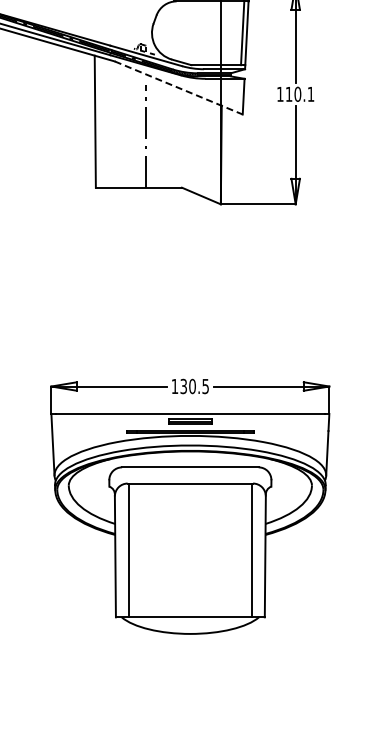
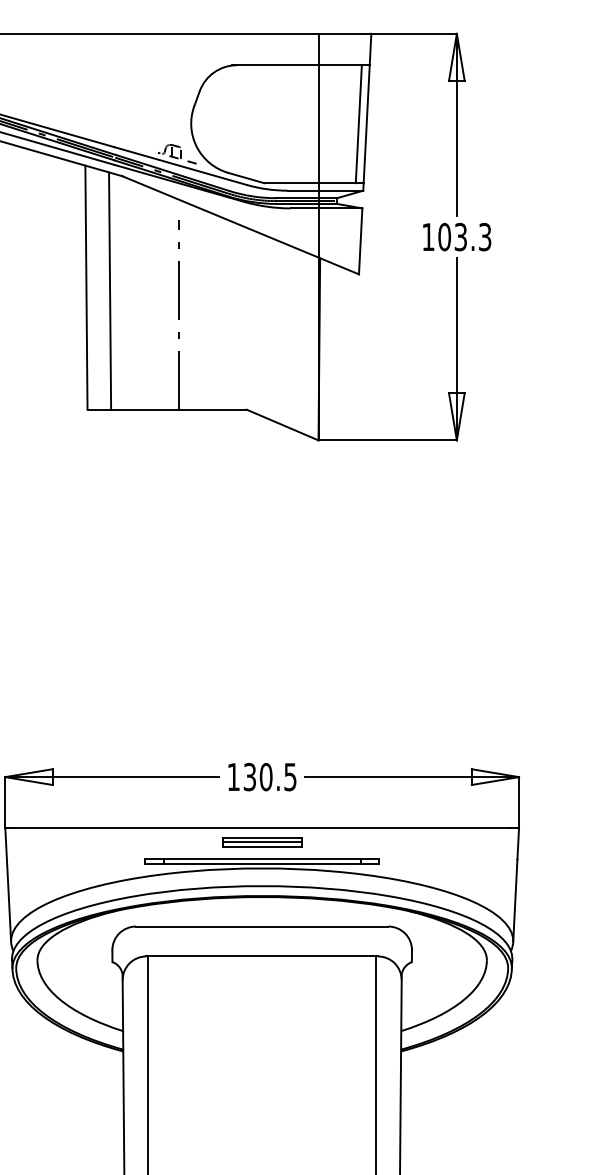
line: (179, 88) -> (242, 226), dashed -> solid
text: (299, 93) -> (463, 235), 110.1 -> 103.3
line: (107, 123) -> (109, 290), added

